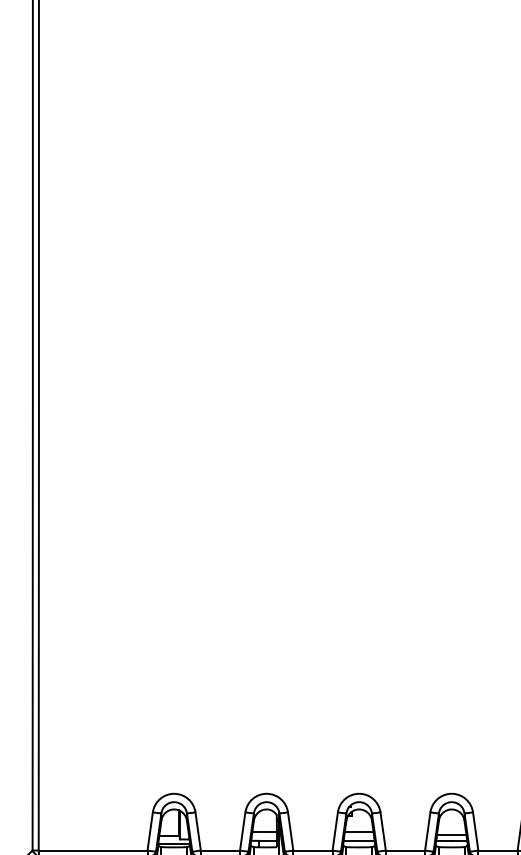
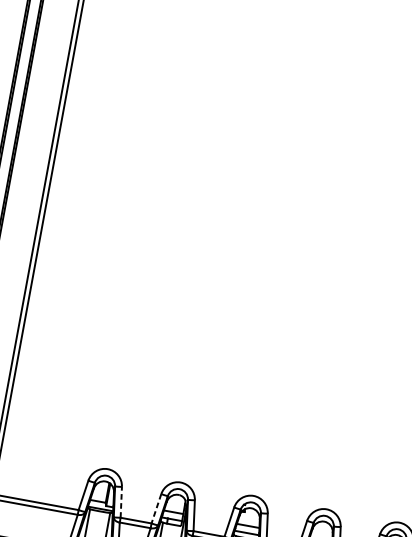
line: (198, 831) -> (121, 502), solid -> dashed
line: (242, 831) -> (156, 508), solid -> dashed

